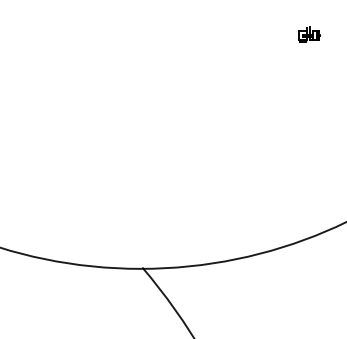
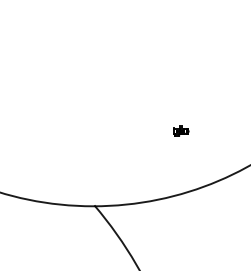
part: (309, 34) -> (181, 130), moved

